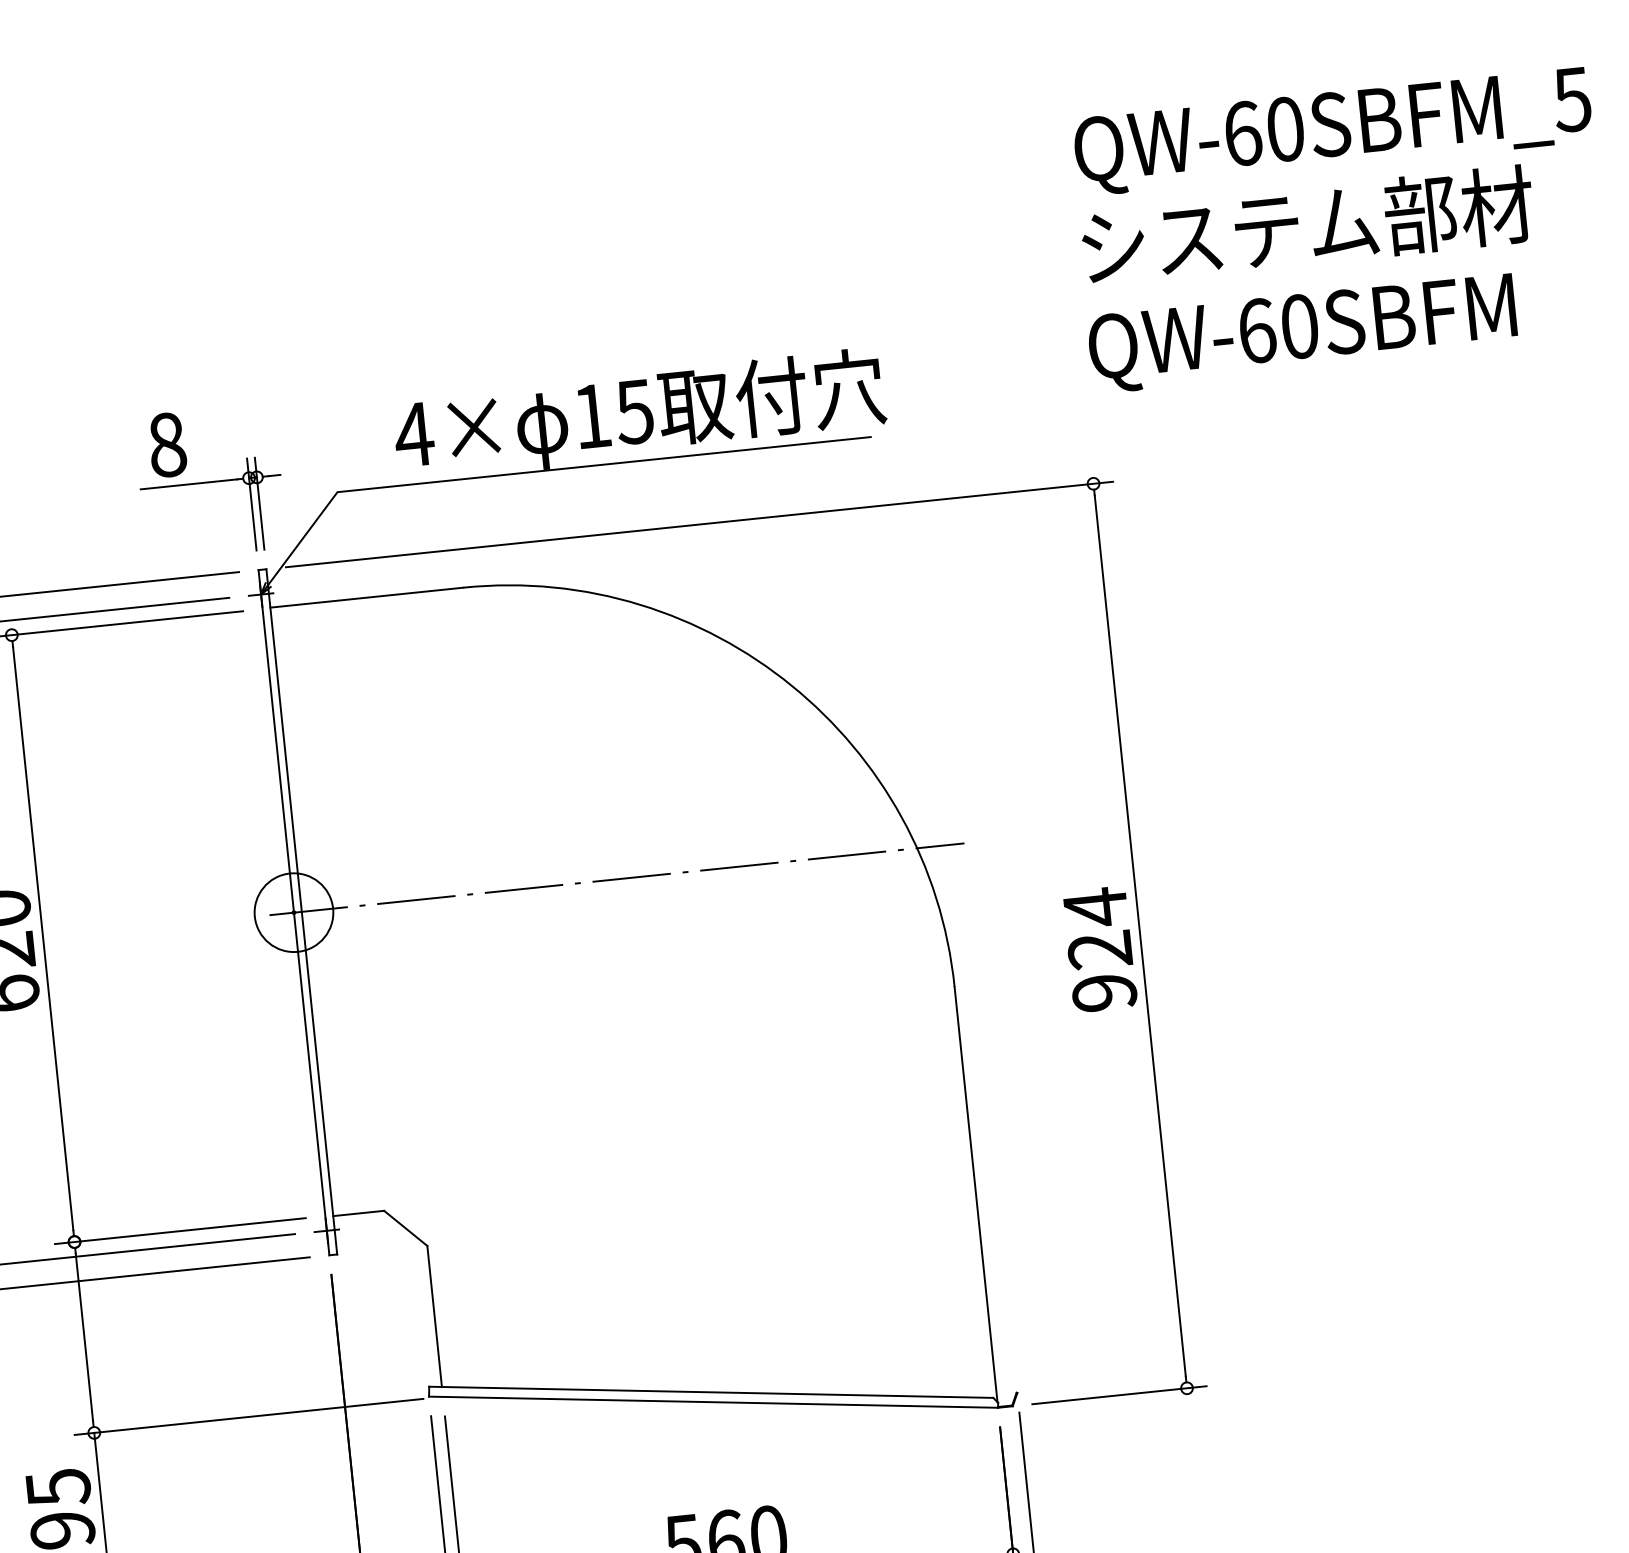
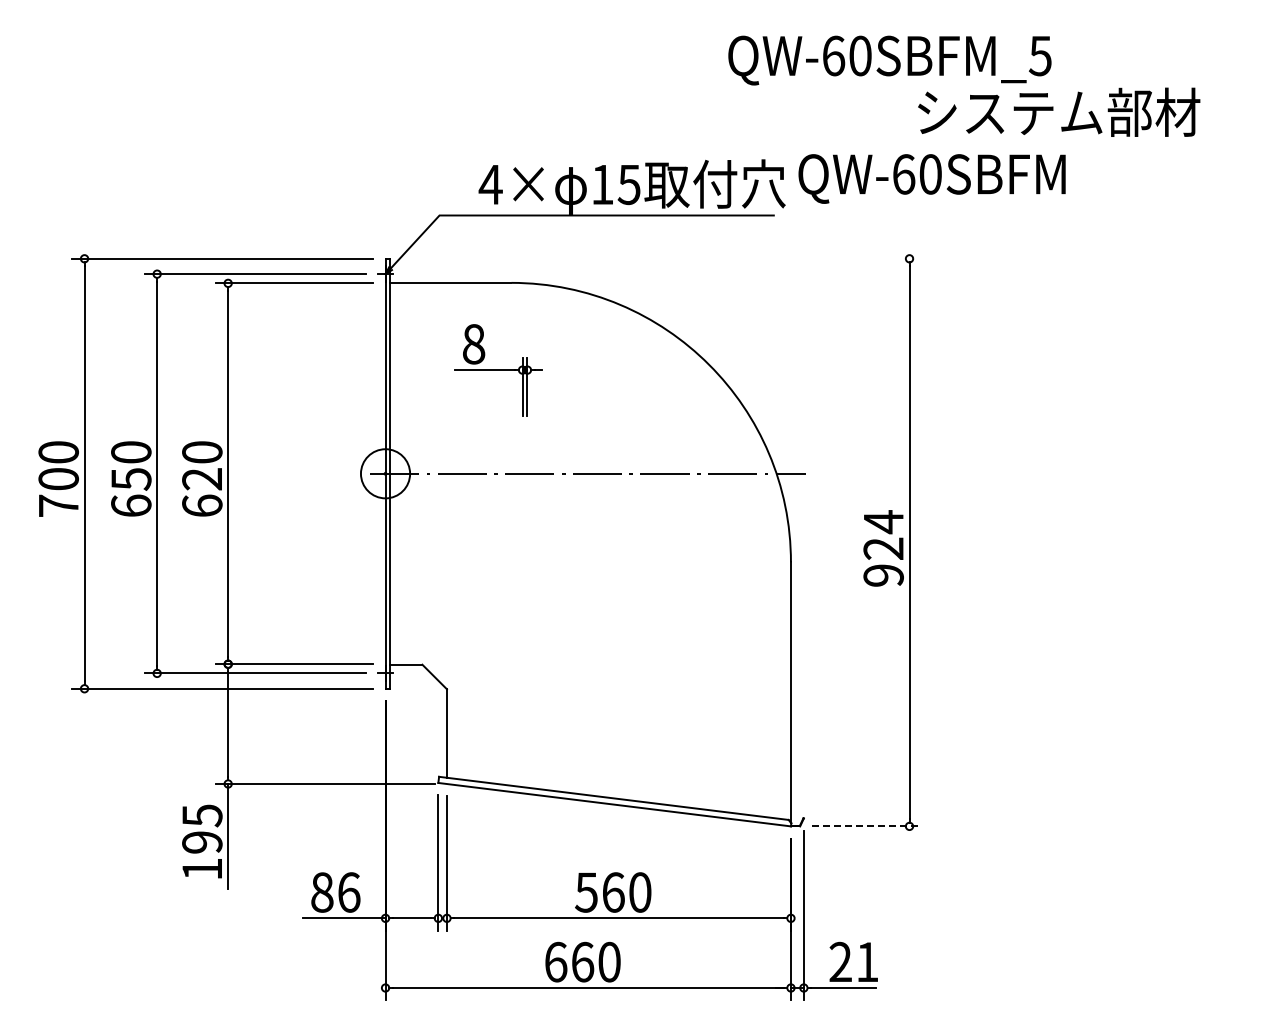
text: (1332, 131) -> (889, 60), moved
text: (1301, 332) -> (931, 178), moved
part: (210, 482) -> (498, 370), moved
line: (698, 524) -> (661, 258), removed
line: (1120, 1395) -> (867, 826), solid -> dashed

